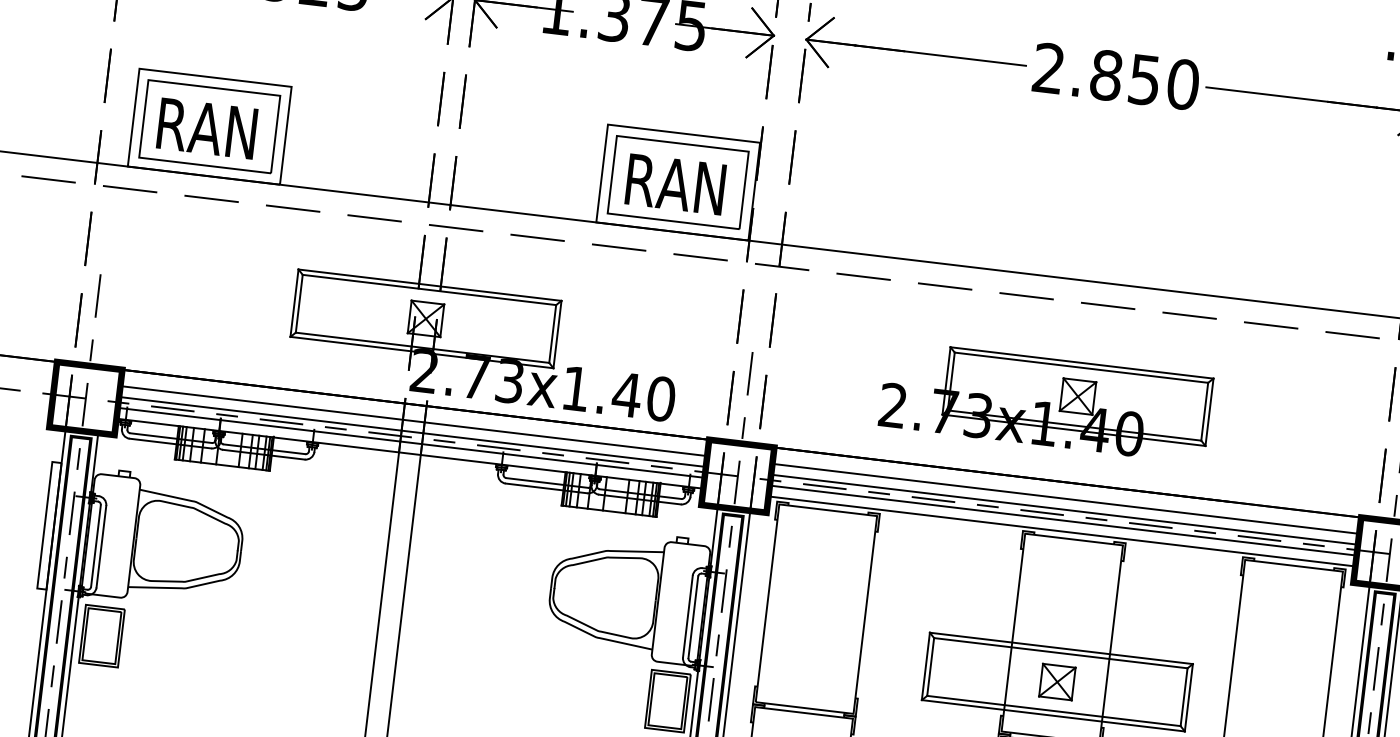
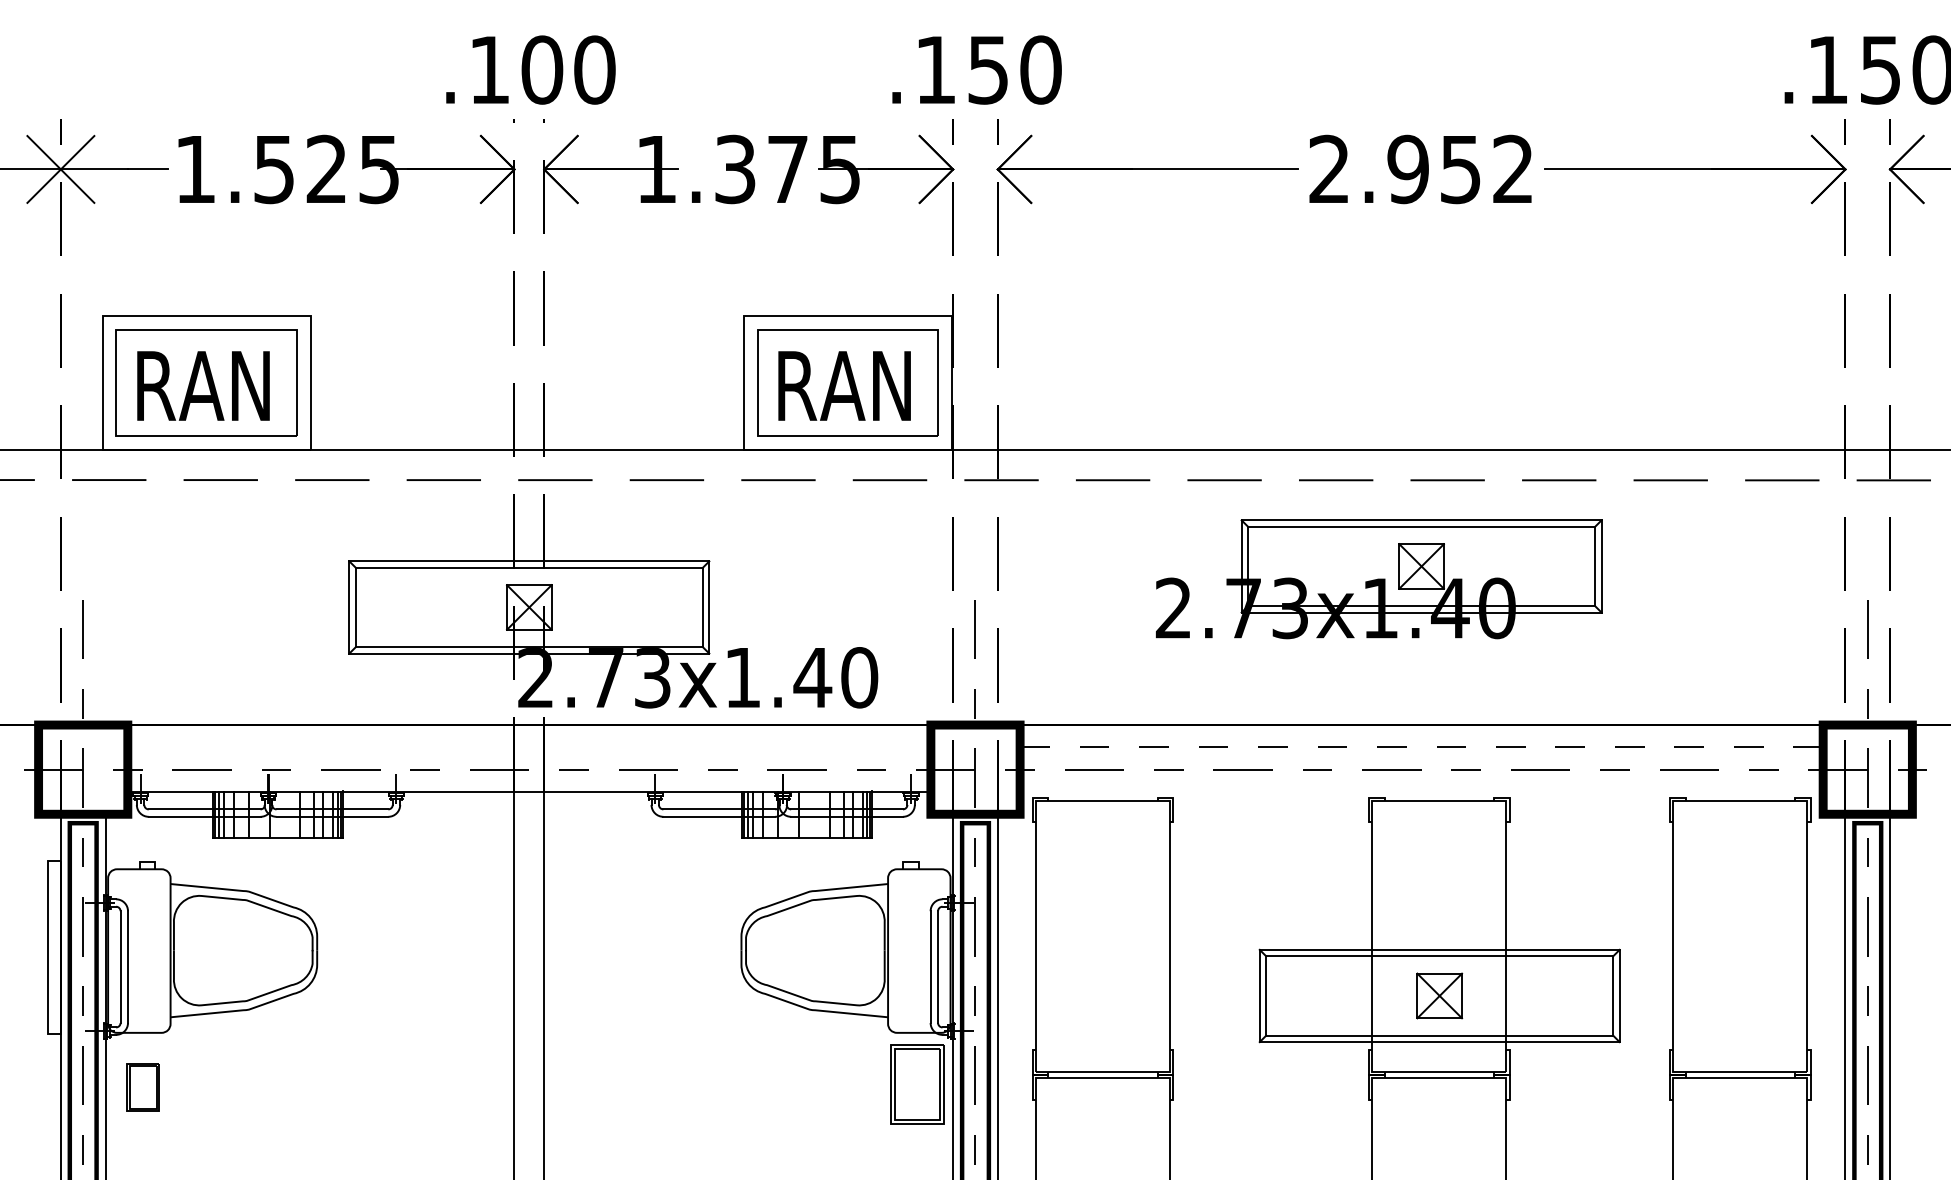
text: (1144, 79) -> (1460, 169), 2.850 -> 2.952
part: (1046, 402) -> (1379, 579), moved
line: (413, 421) -> (528, 747), removed
line: (411, 432) -> (528, 762), removed
line: (410, 443) -> (528, 777), removed
line: (1065, 498) -> (1421, 747), solid -> dashed
line: (1064, 509) -> (1421, 762), removed
line: (1063, 520) -> (1421, 777), removed
line: (1061, 531) -> (1421, 791), removed
part: (102, 636) -> (143, 1087), size x0.6

